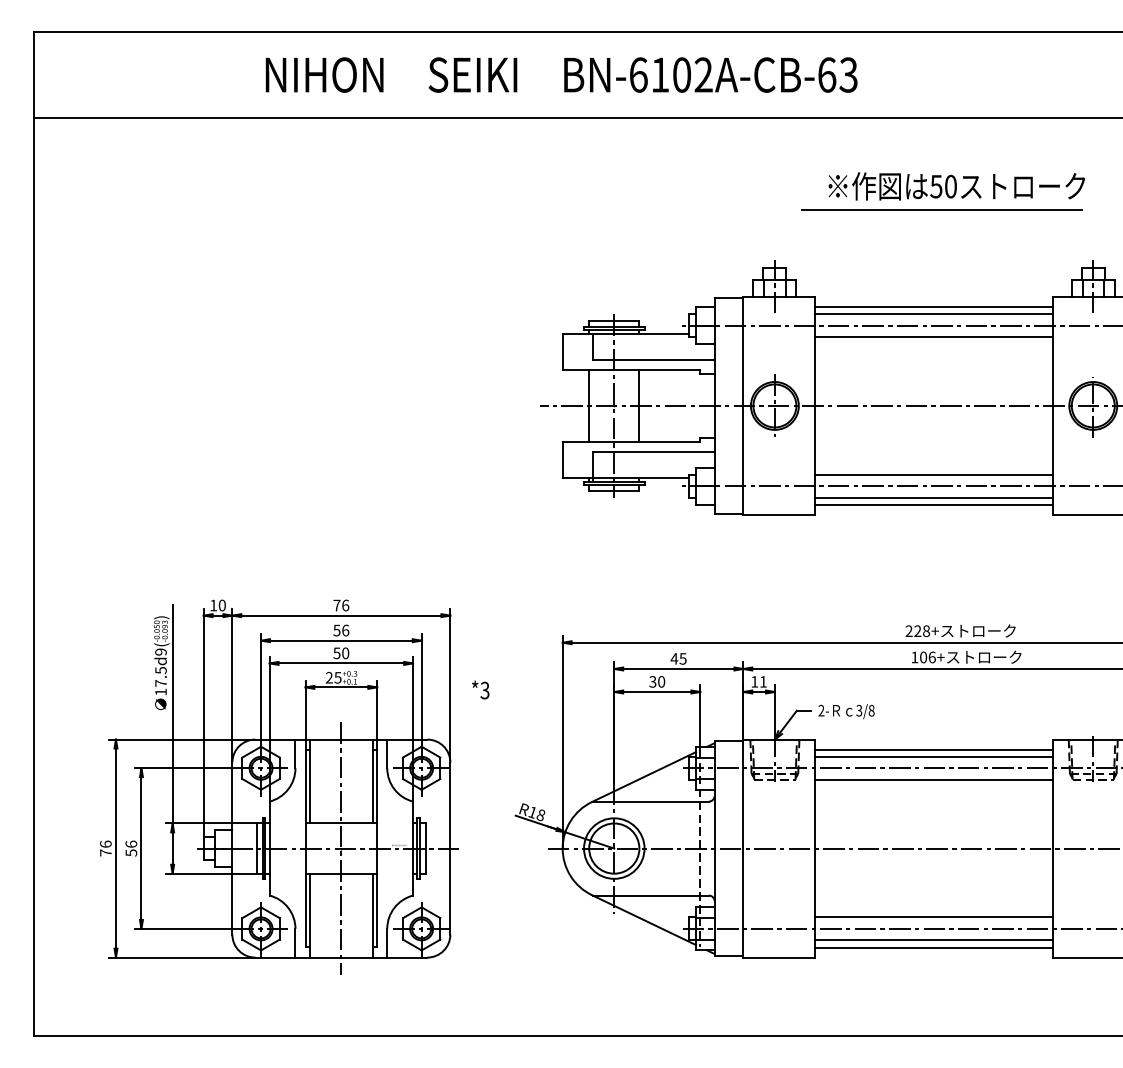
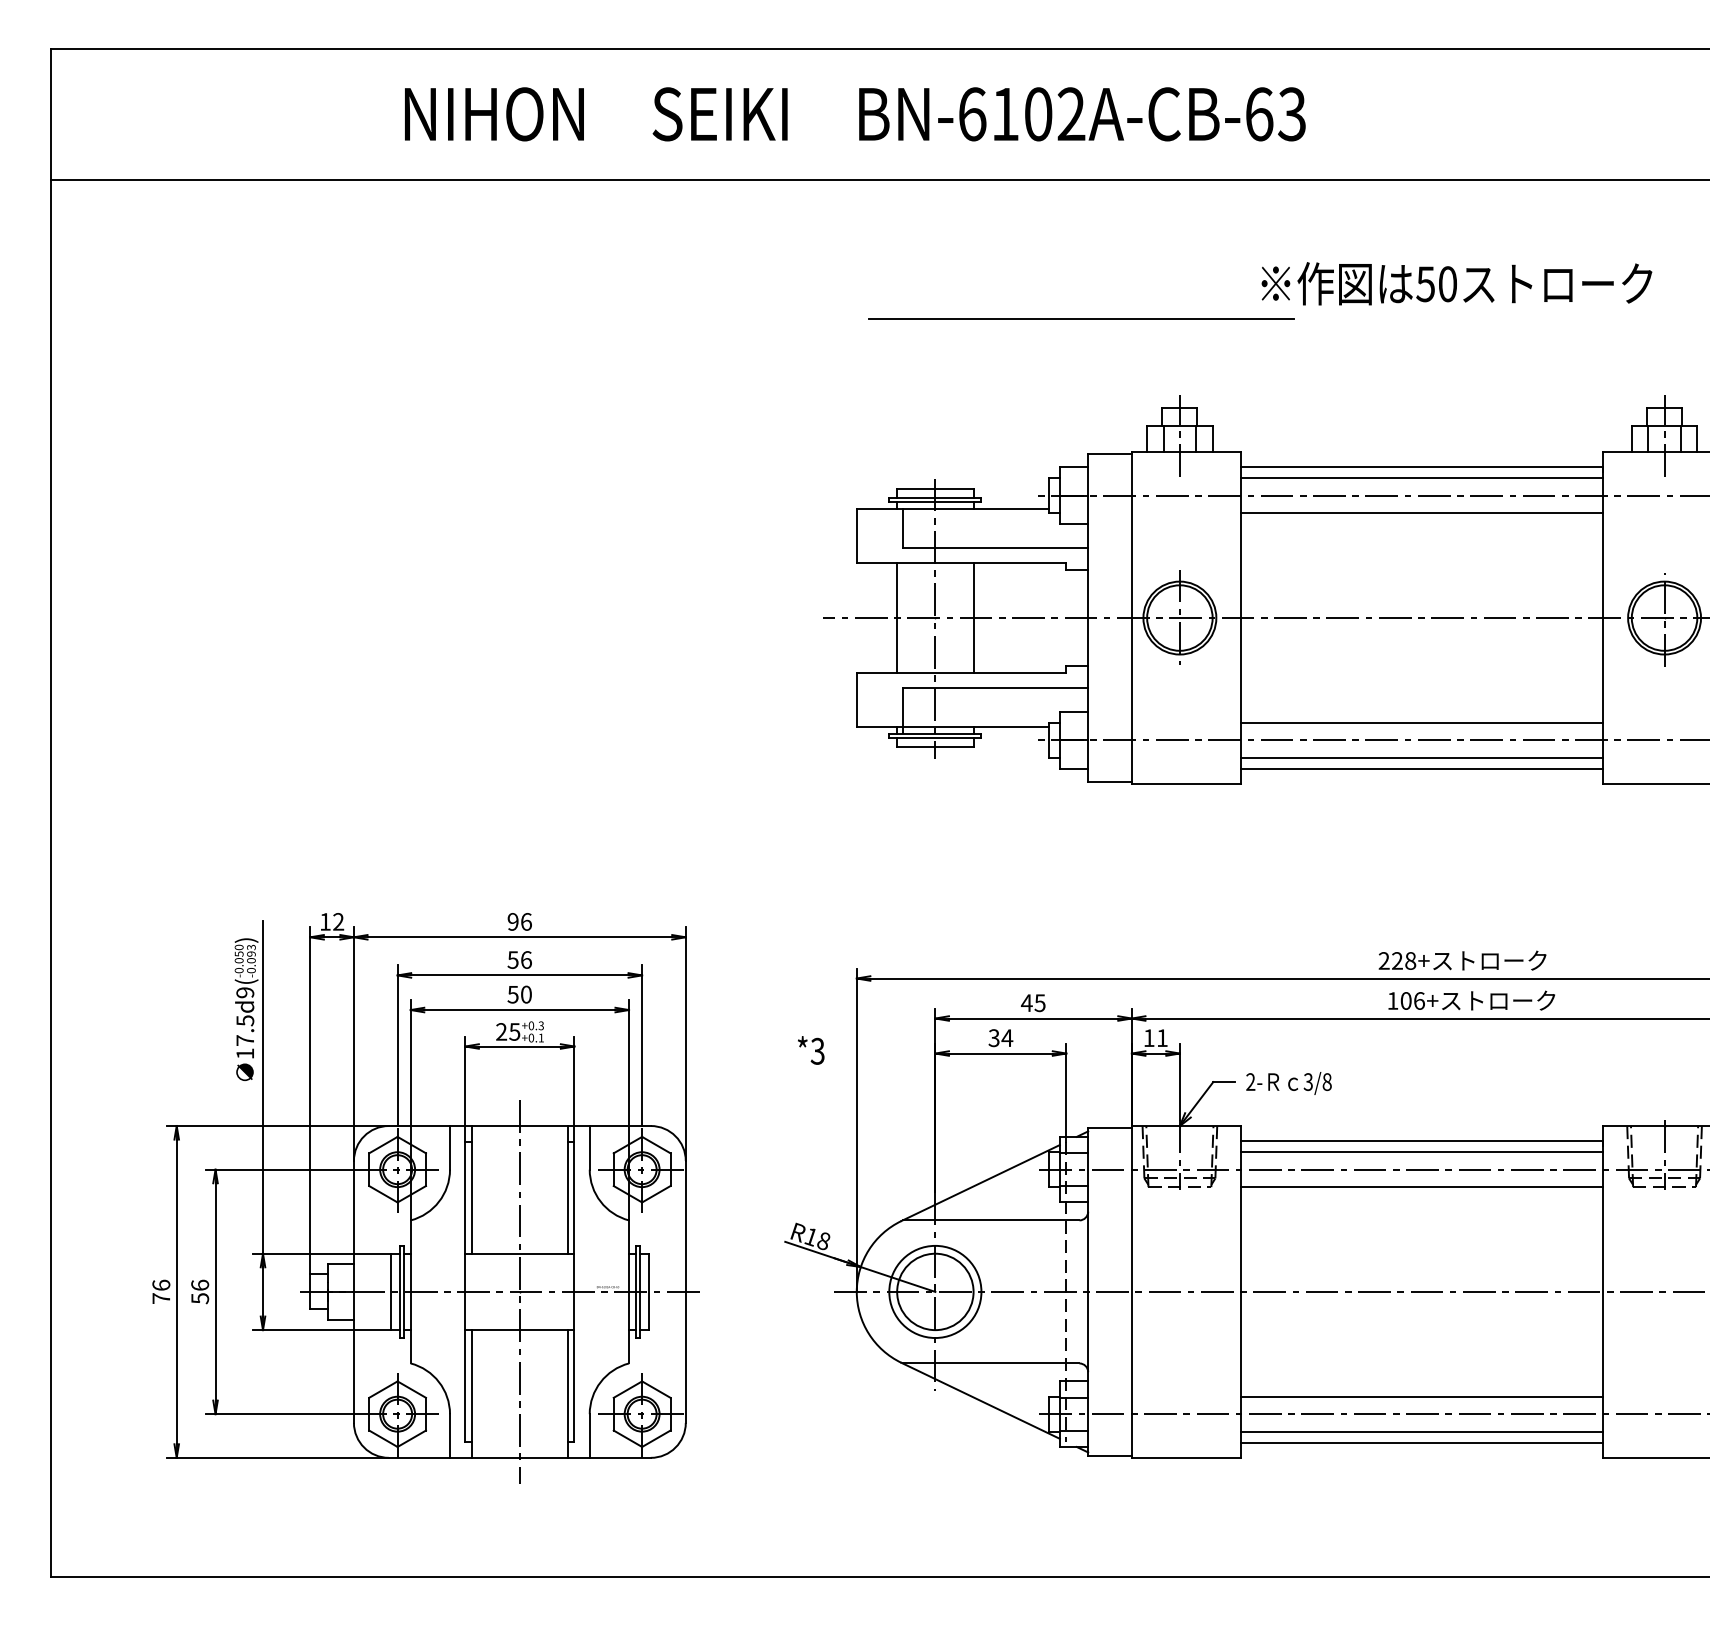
line: (941, 209) -> (1080, 318), moved
text: (221, 605) -> (337, 921), 10 -> 12
text: (336, 605) -> (512, 921), 76 -> 96
text: (661, 681) -> (1007, 1037), 30 -> 34
text: (480, 689) -> (810, 1049), moved

